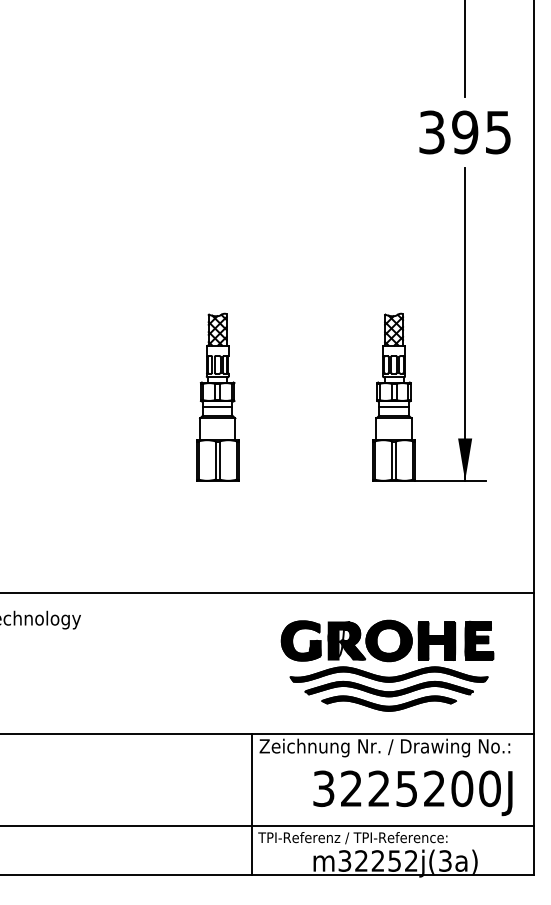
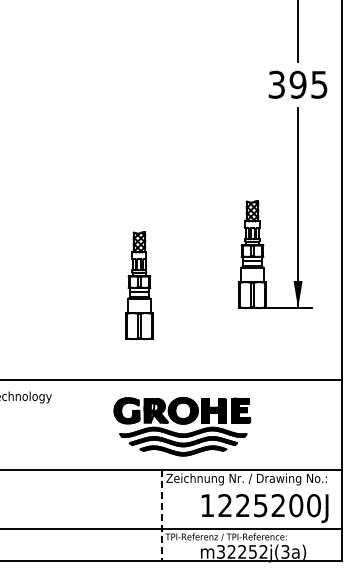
part: (217, 397) -> (139, 285), moved
part: (387, 665) -> (182, 426), moved
text: (323, 788) -> (207, 505), 3225200J -> 1225200J
line: (252, 805) -> (161, 516), solid -> dashed

